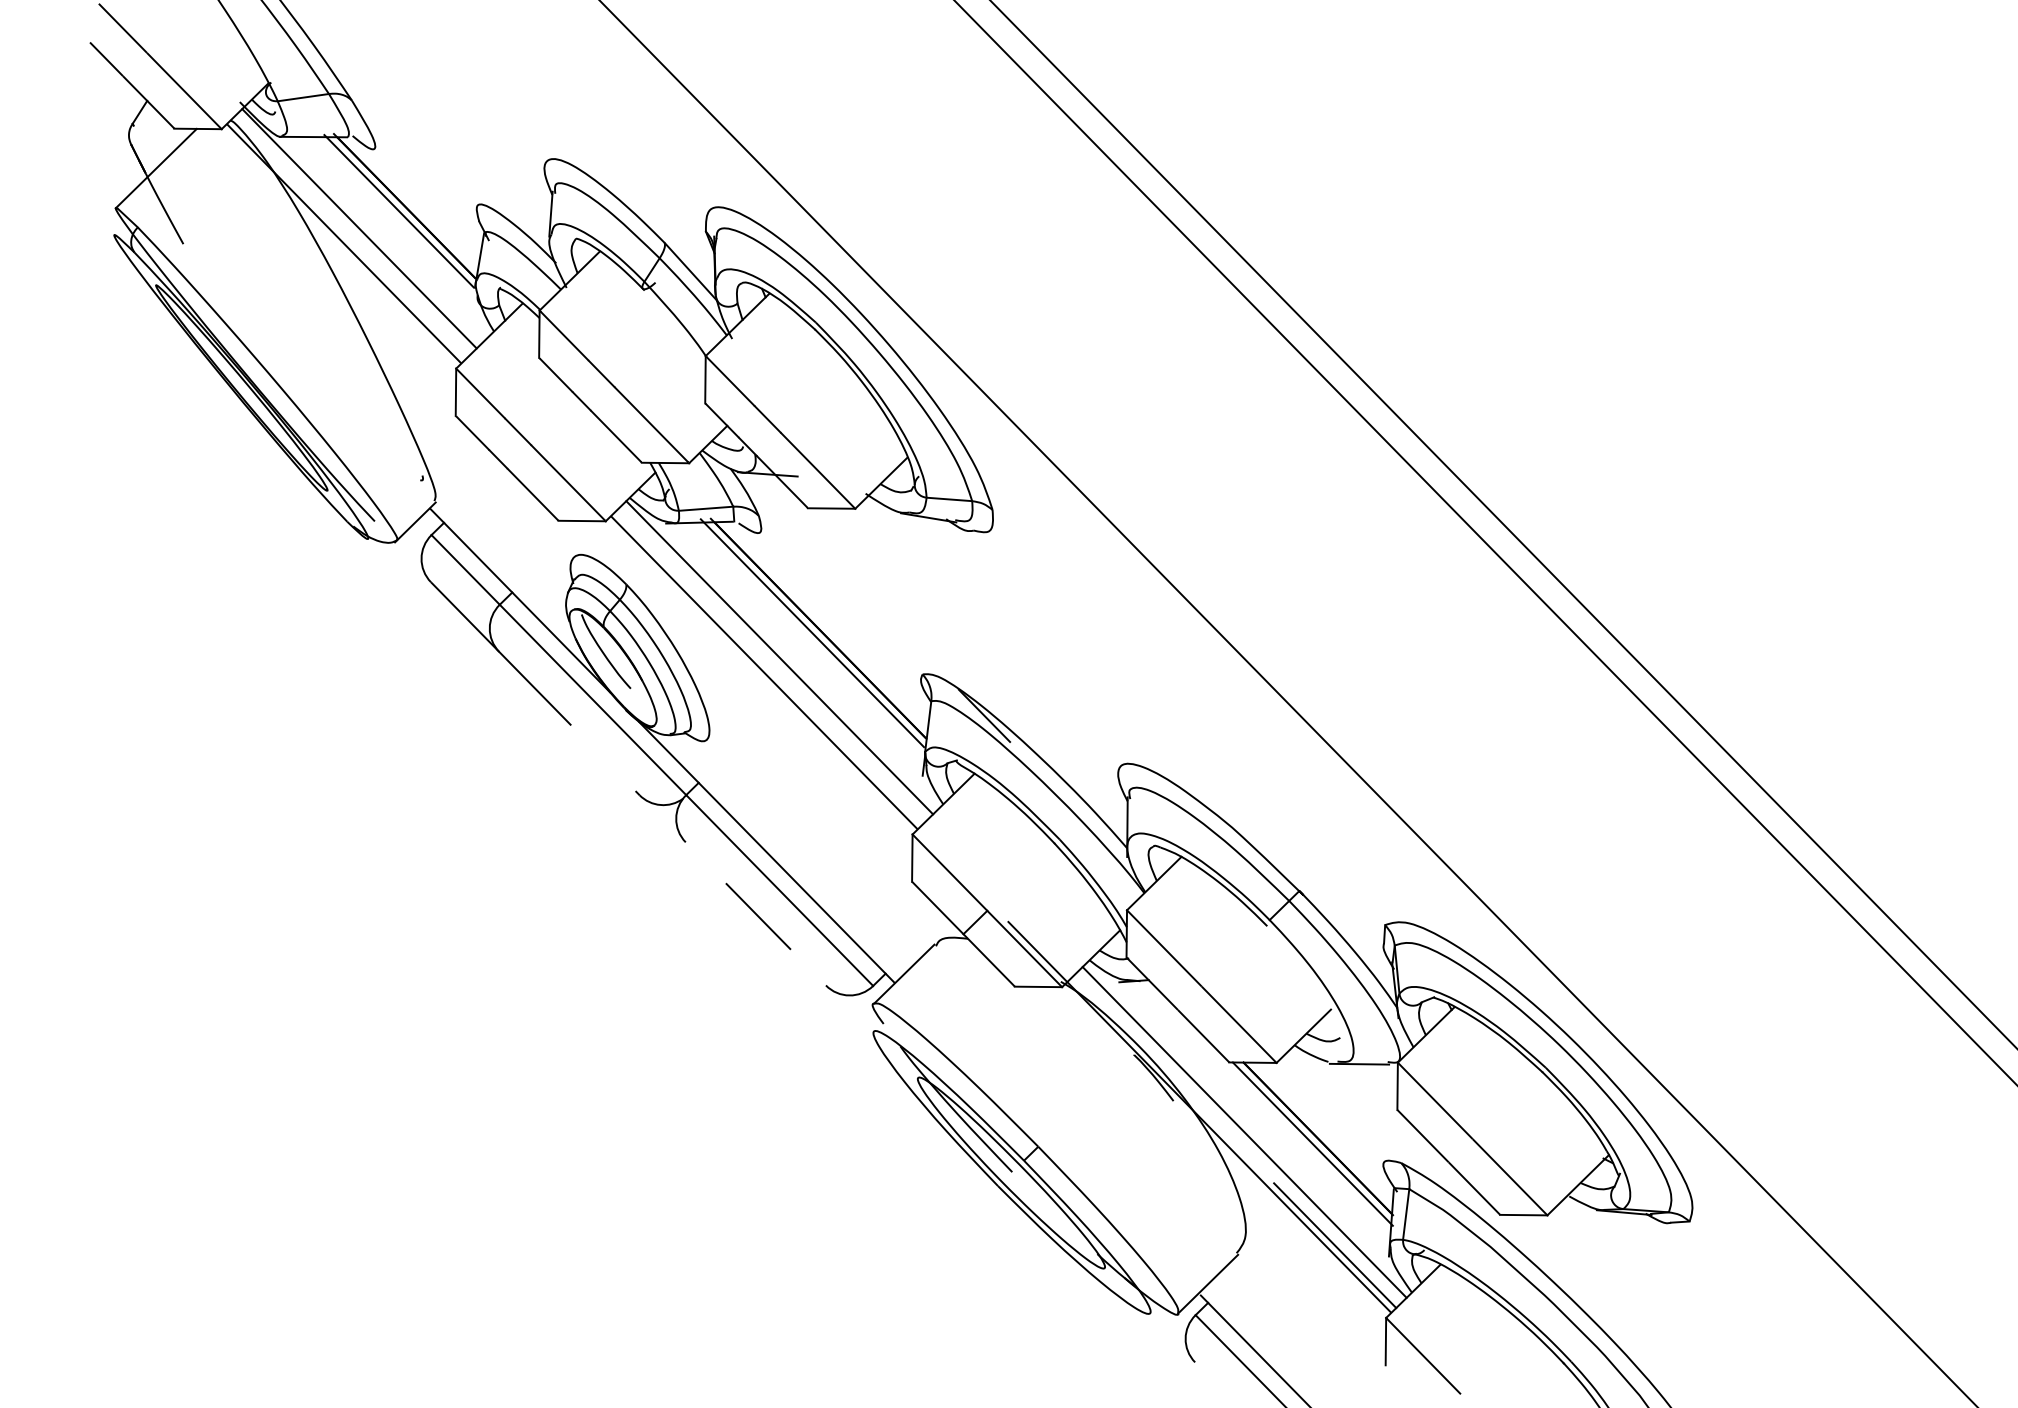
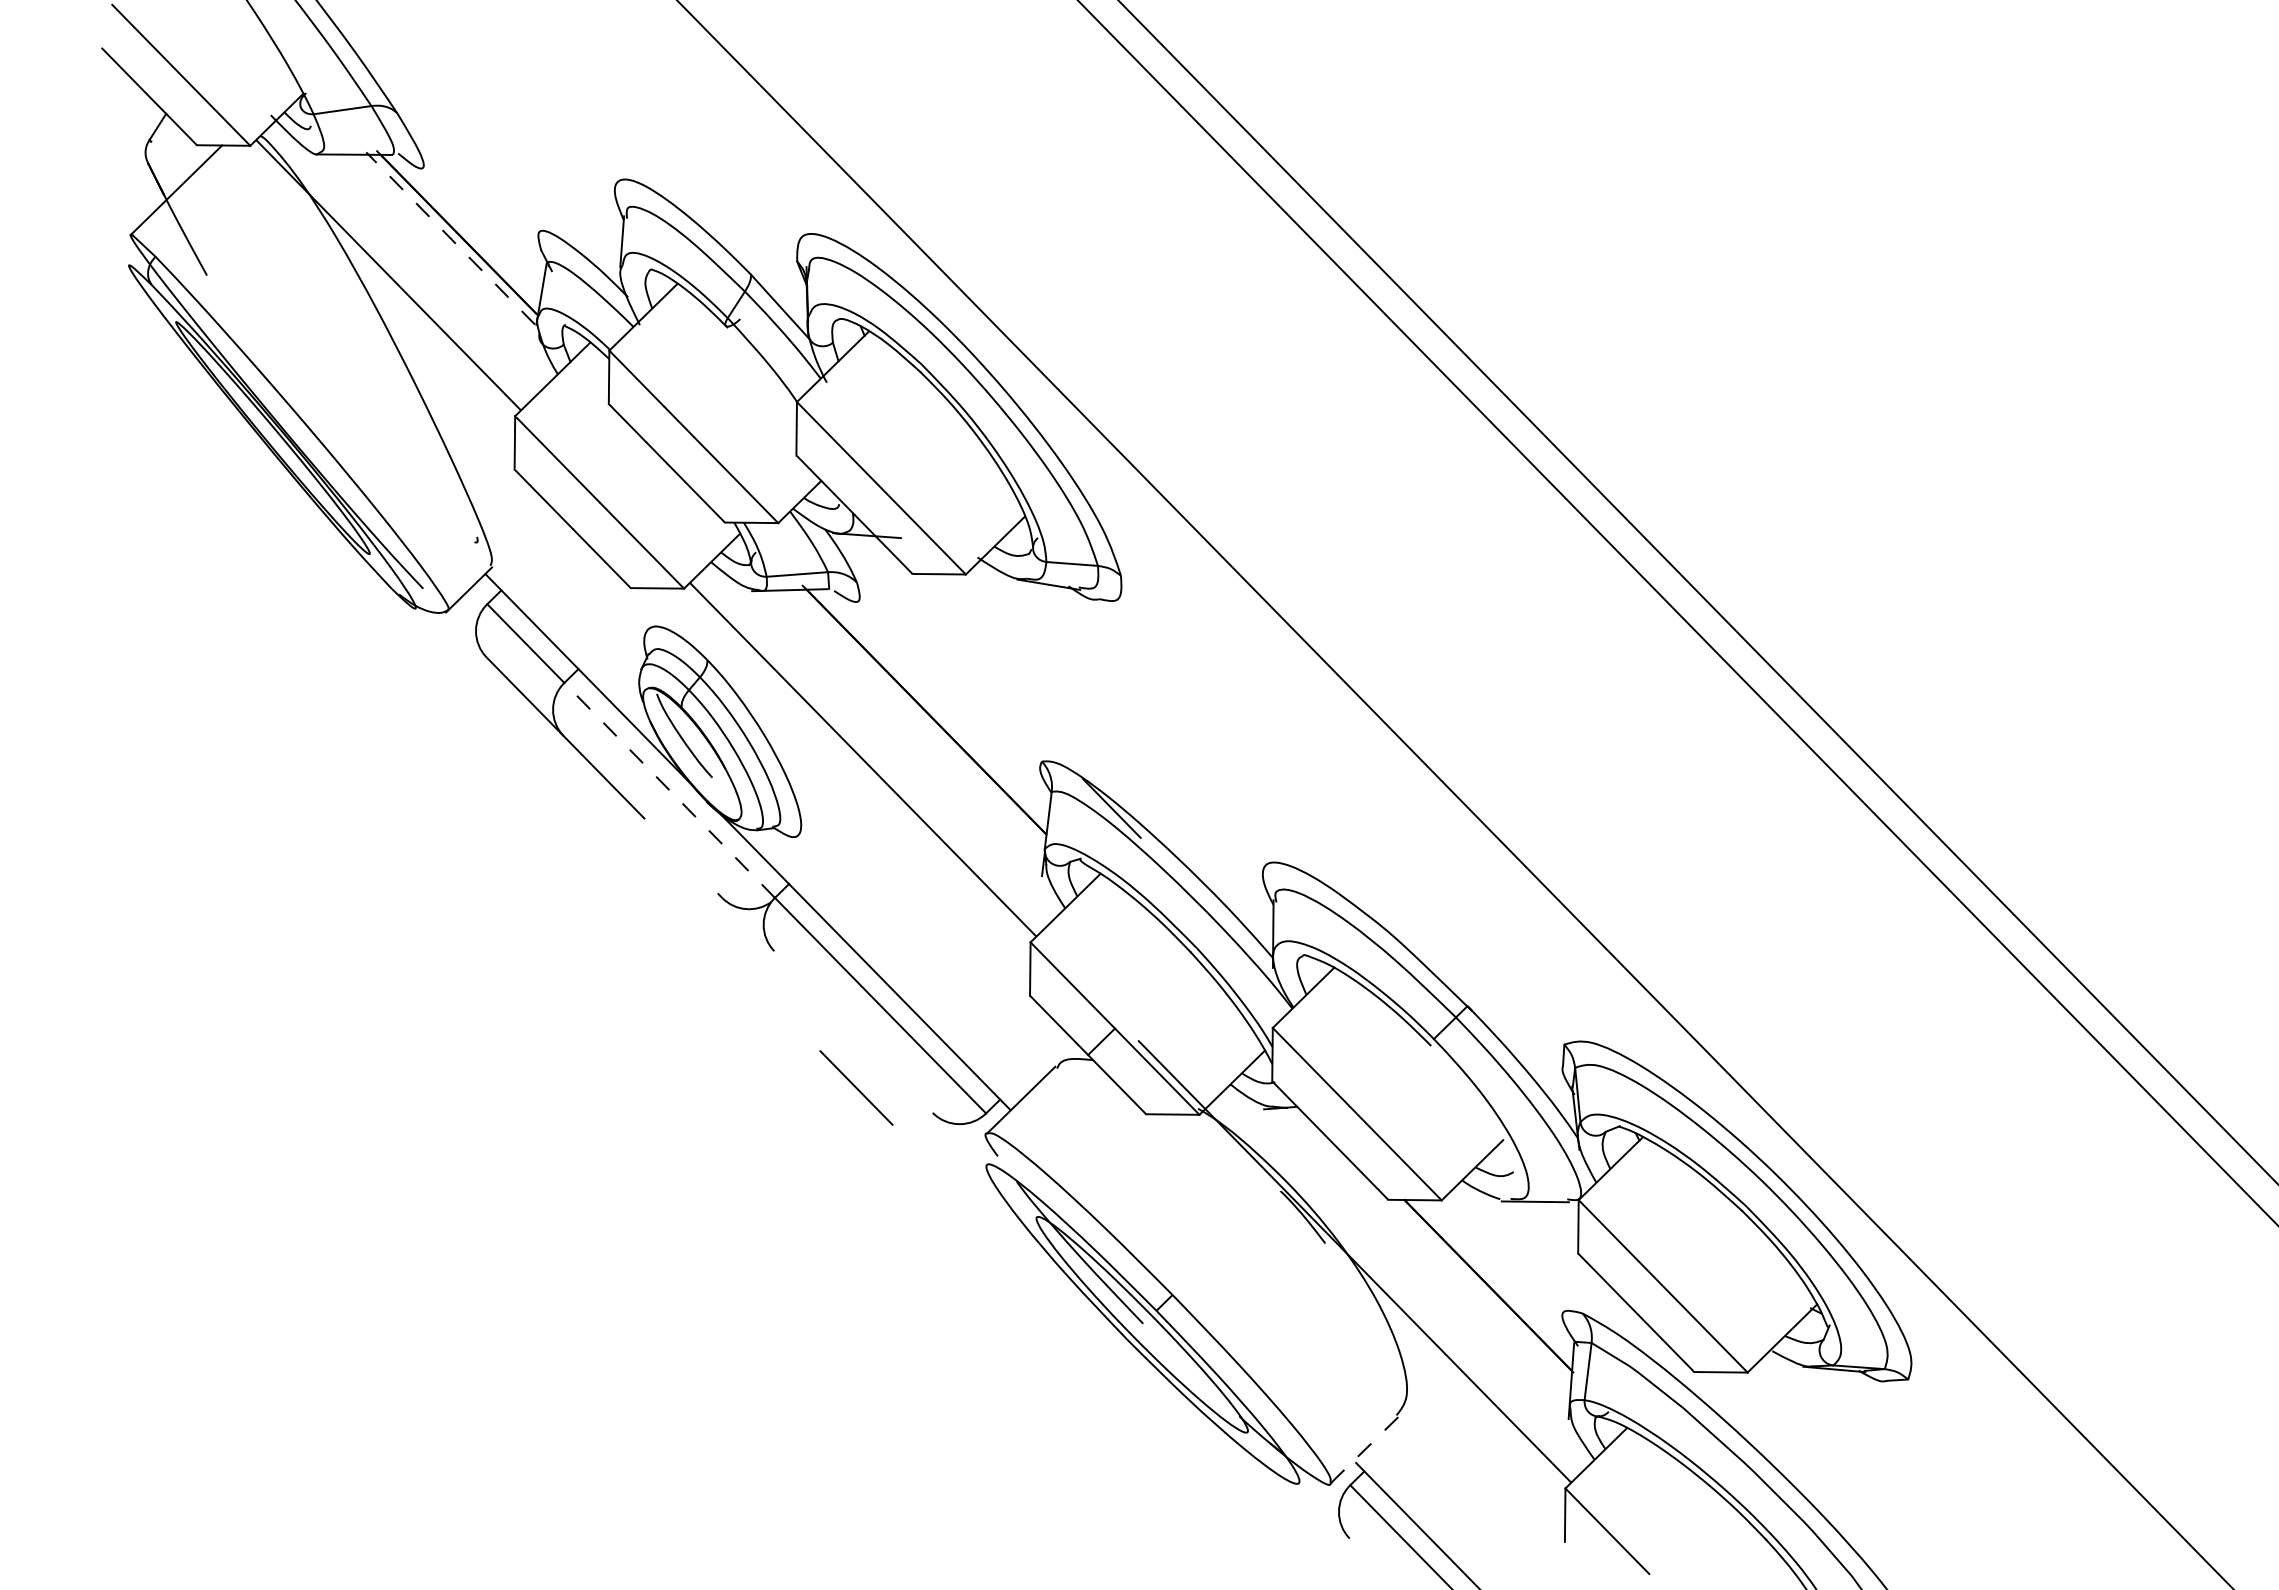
line: (398, 211) -> (450, 238), solid -> dashed
line: (359, 228) -> (405, 258), removed
line: (812, 632) -> (917, 714), removed
line: (779, 657) -> (880, 742), removed
line: (592, 700) -> (669, 790), solid -> dashed
line: (758, 916) -> (856, 1087), moved
line: (1244, 1132) -> (1405, 1278), removed
line: (1312, 1143) -> (1482, 1291), removed
line: (1334, 1245) -> (1507, 1406), removed
line: (1208, 1284) -> (1364, 1450), solid -> dashed

